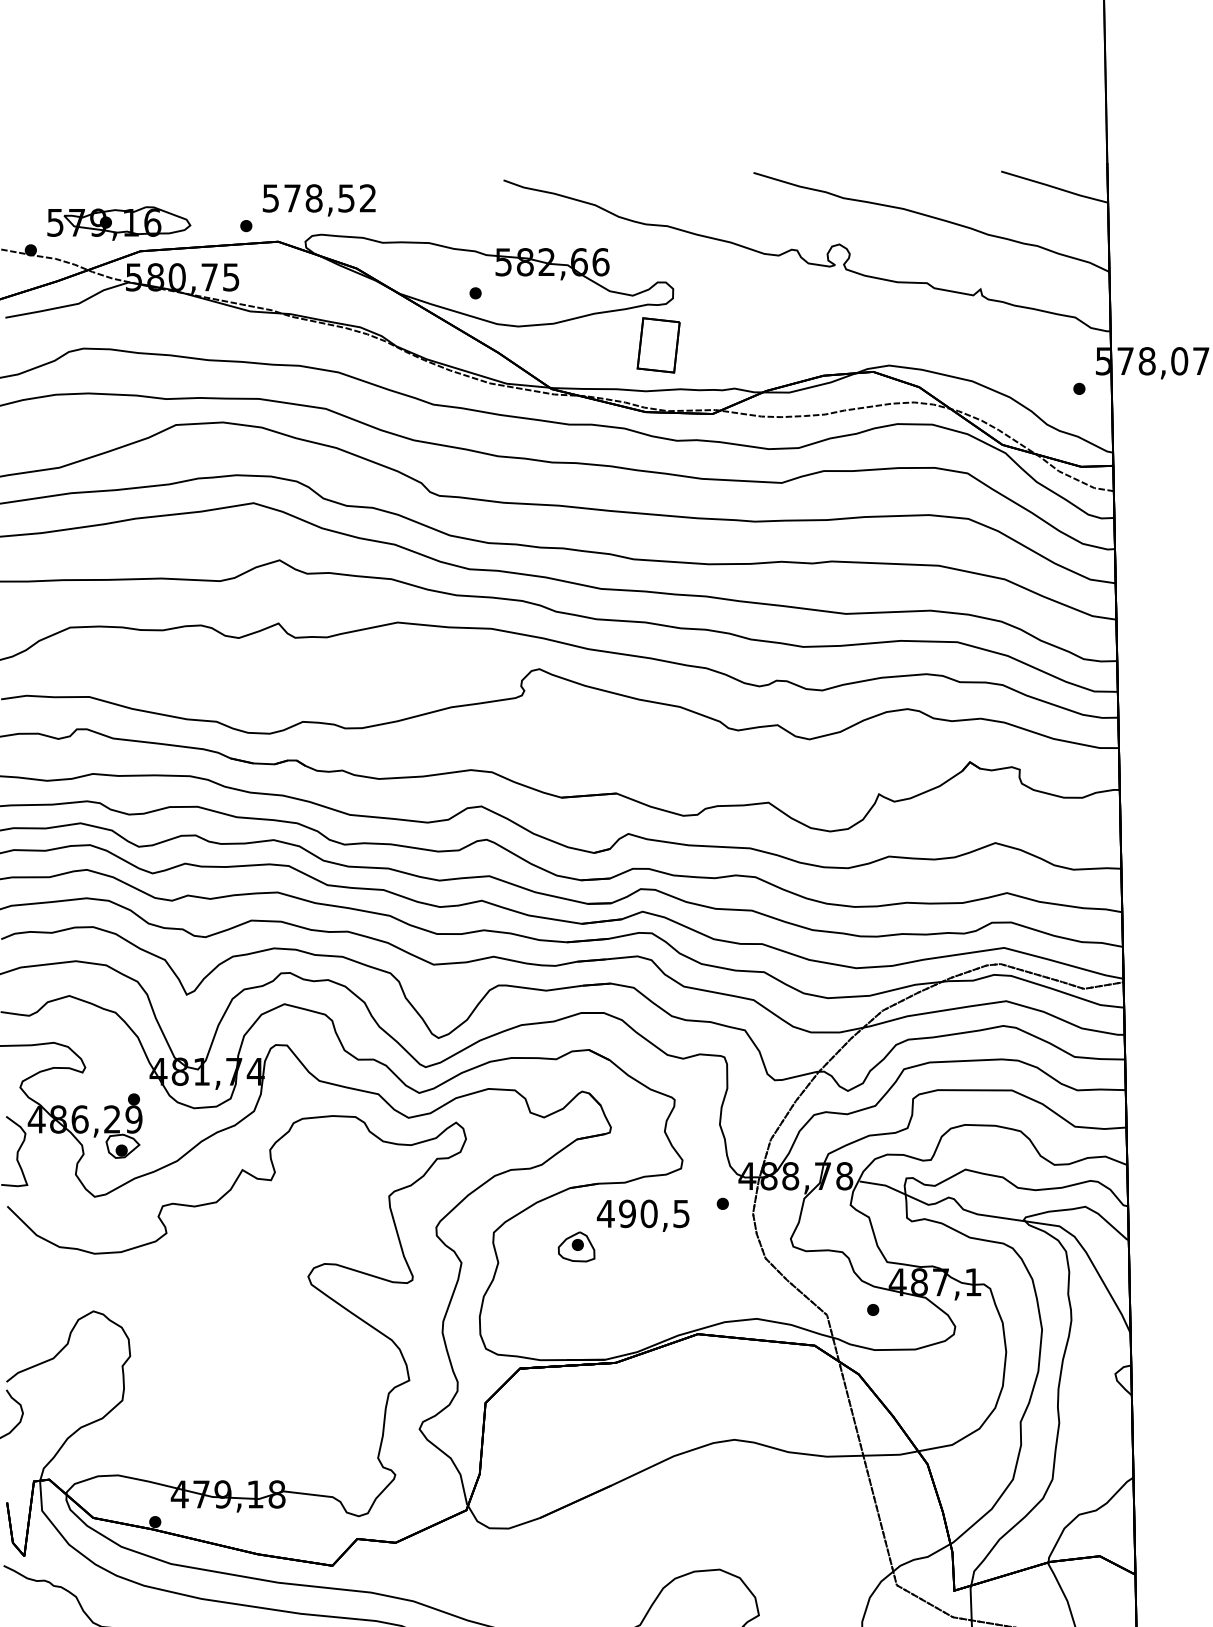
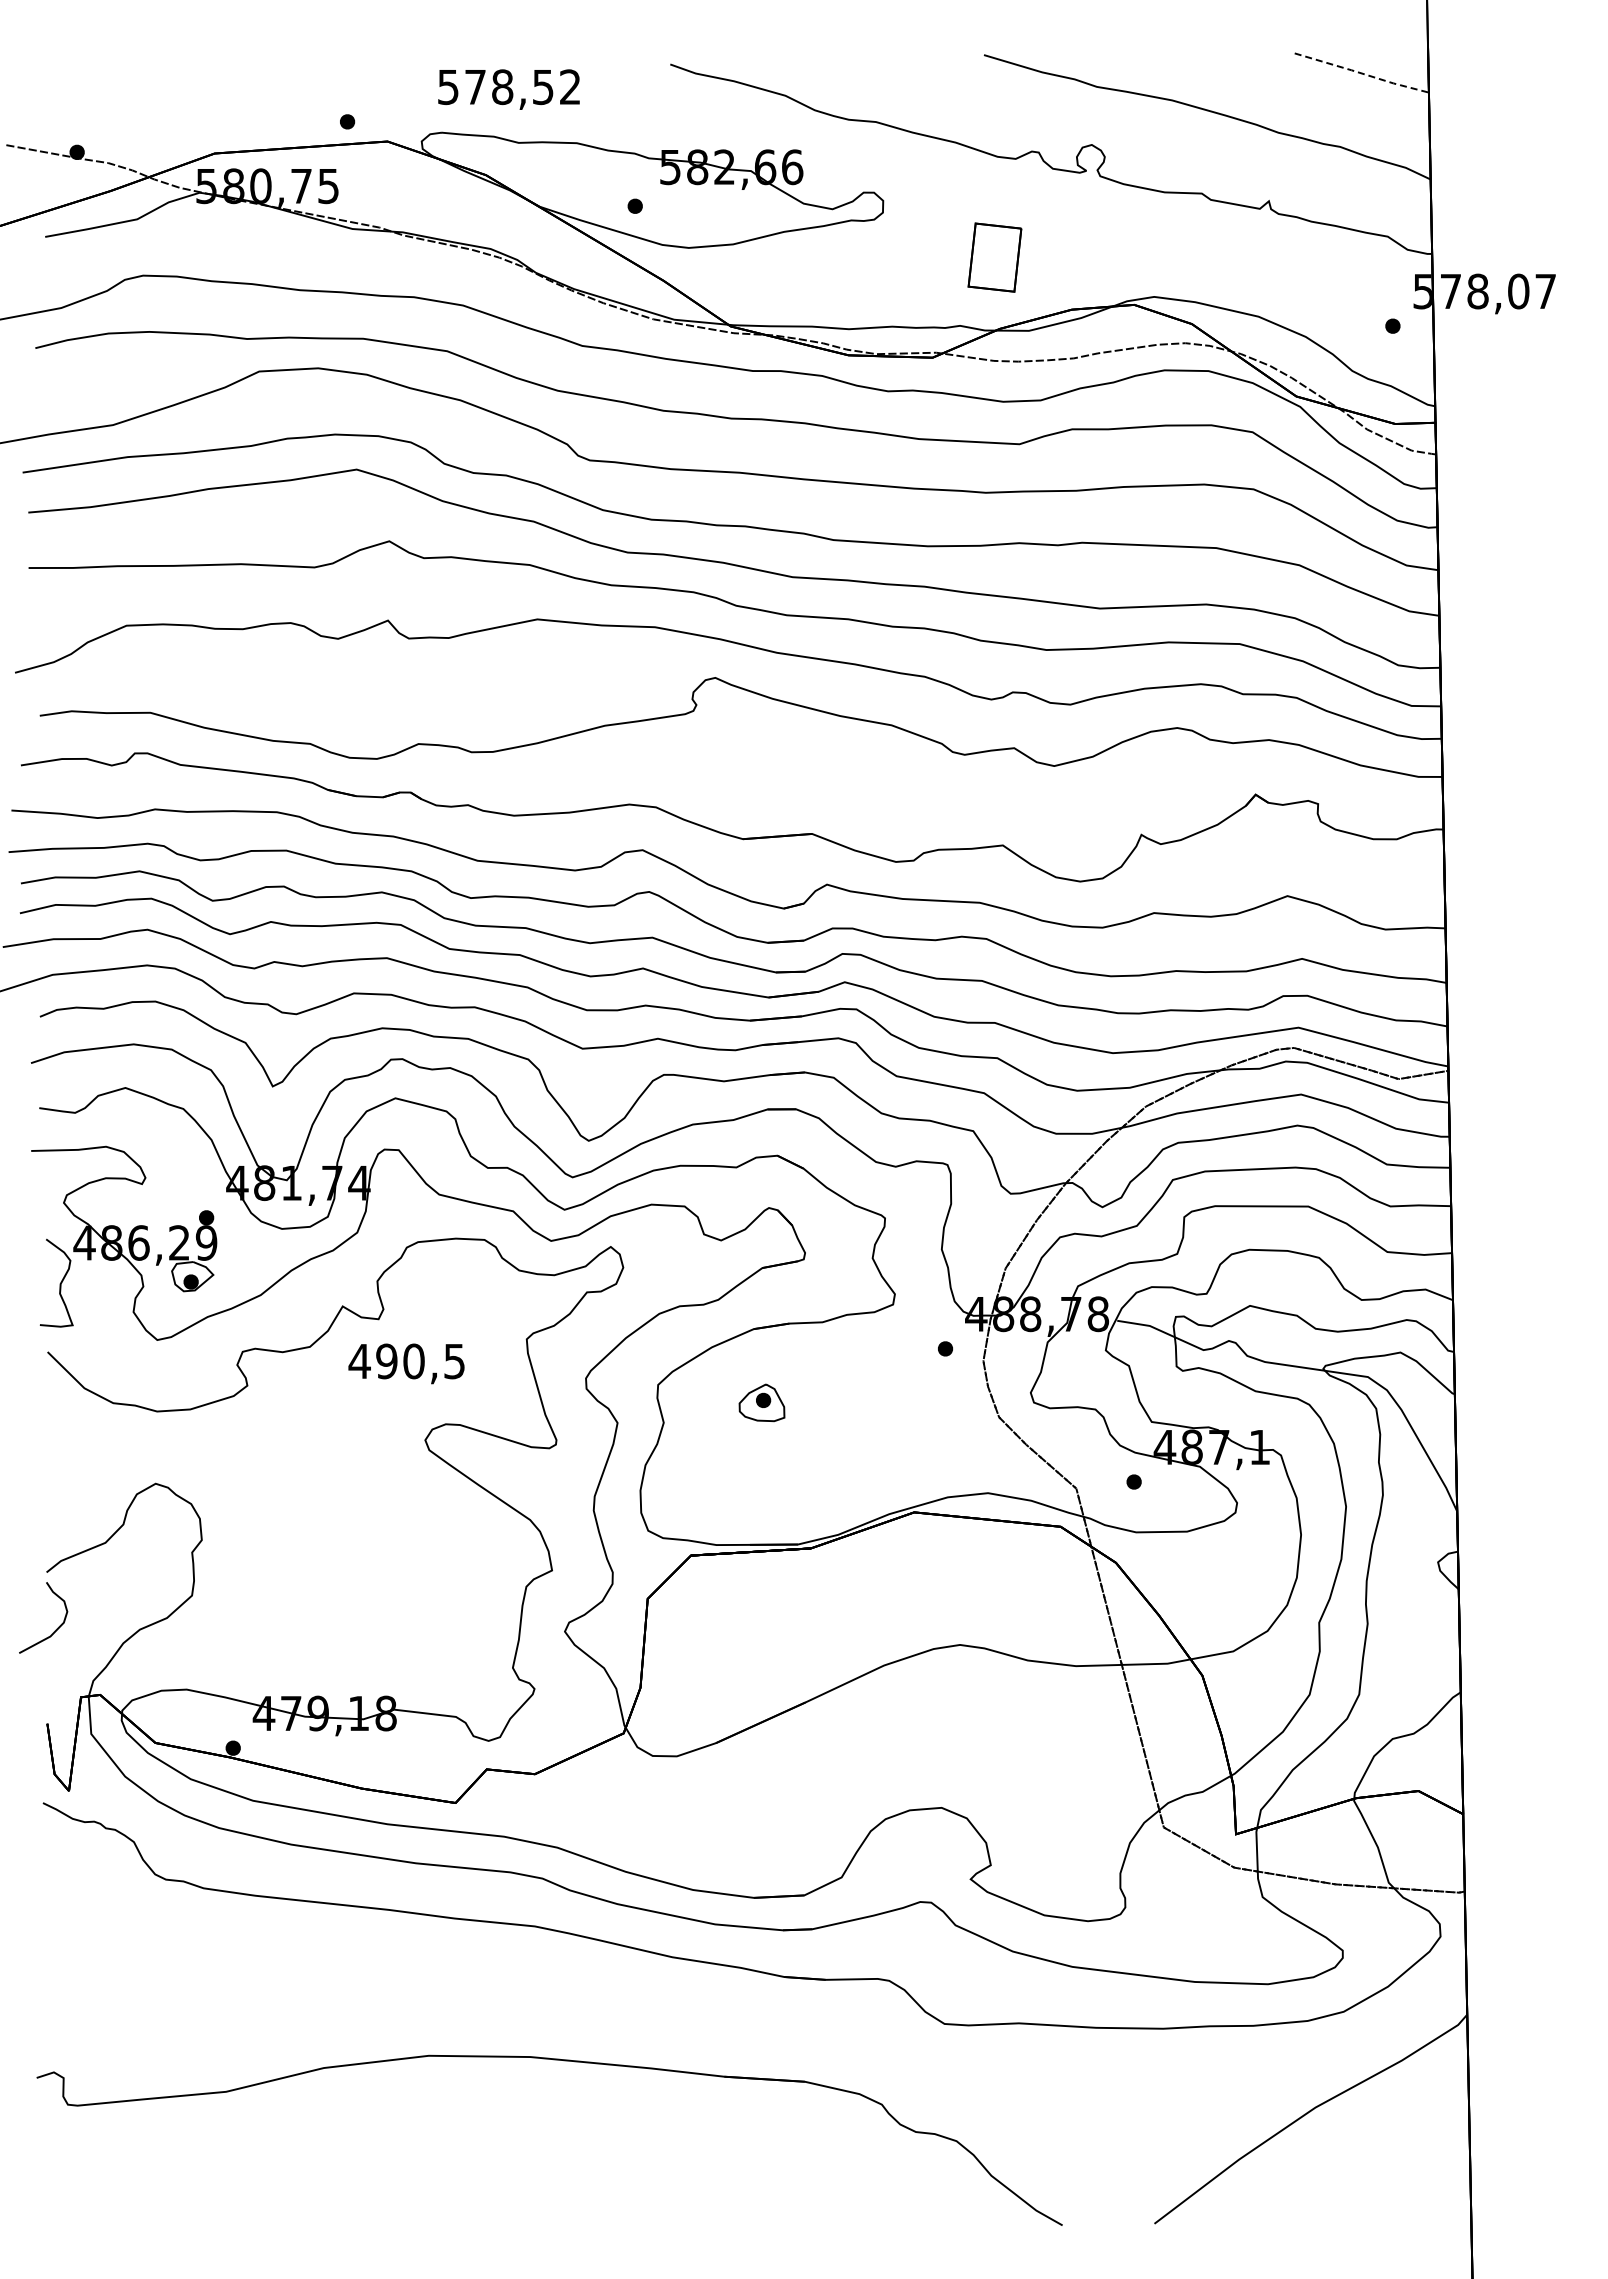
line: (1054, 187) -> (1361, 73), solid -> dashed
text: (318, 200) -> (508, 89), moved
part: (118, 223) -> (187, 118), removed
part: (658, 345) -> (994, 257), moved
text: (643, 1215) -> (406, 1363), moved

